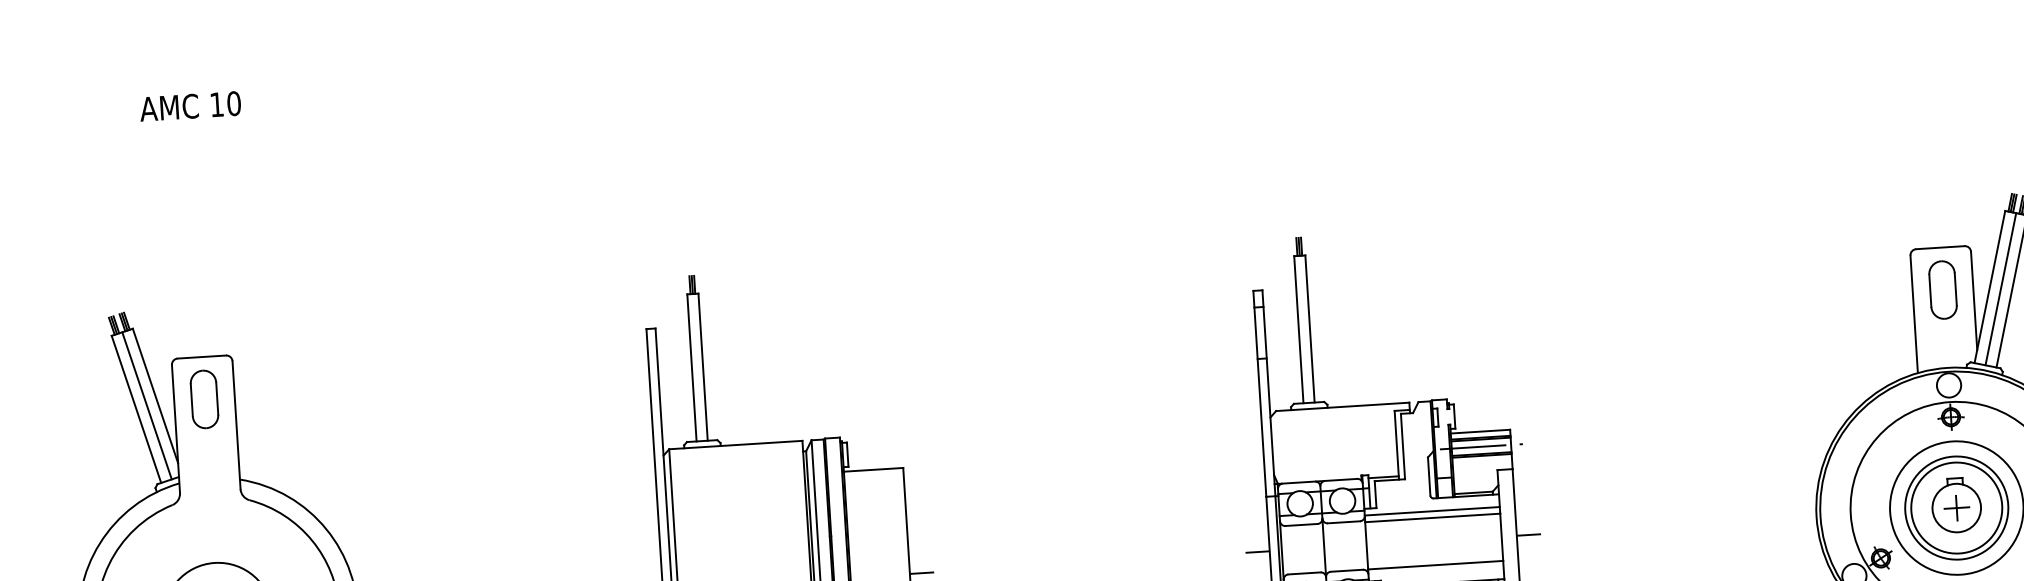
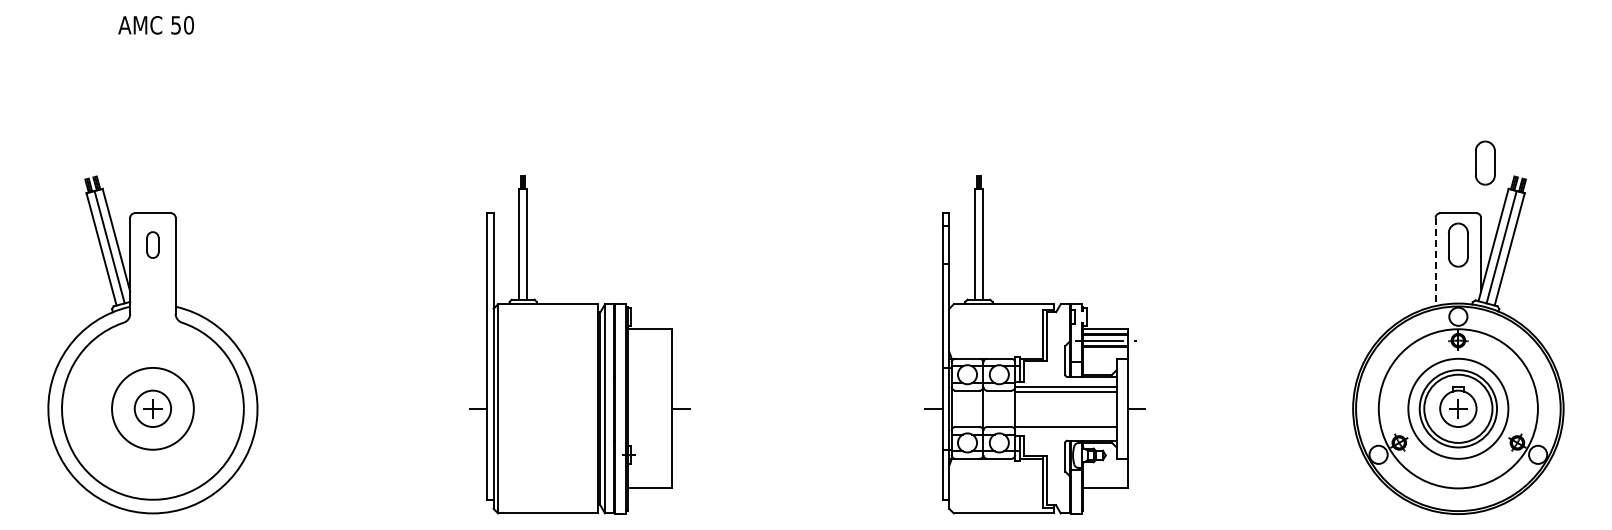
text: (216, 105) -> (175, 25), 10 -> 50
part: (1972, 177) -> (1485, 162), added
line: (1914, 315) -> (1435, 262), solid -> dashed
part: (203, 398) -> (152, 244), size x0.6

